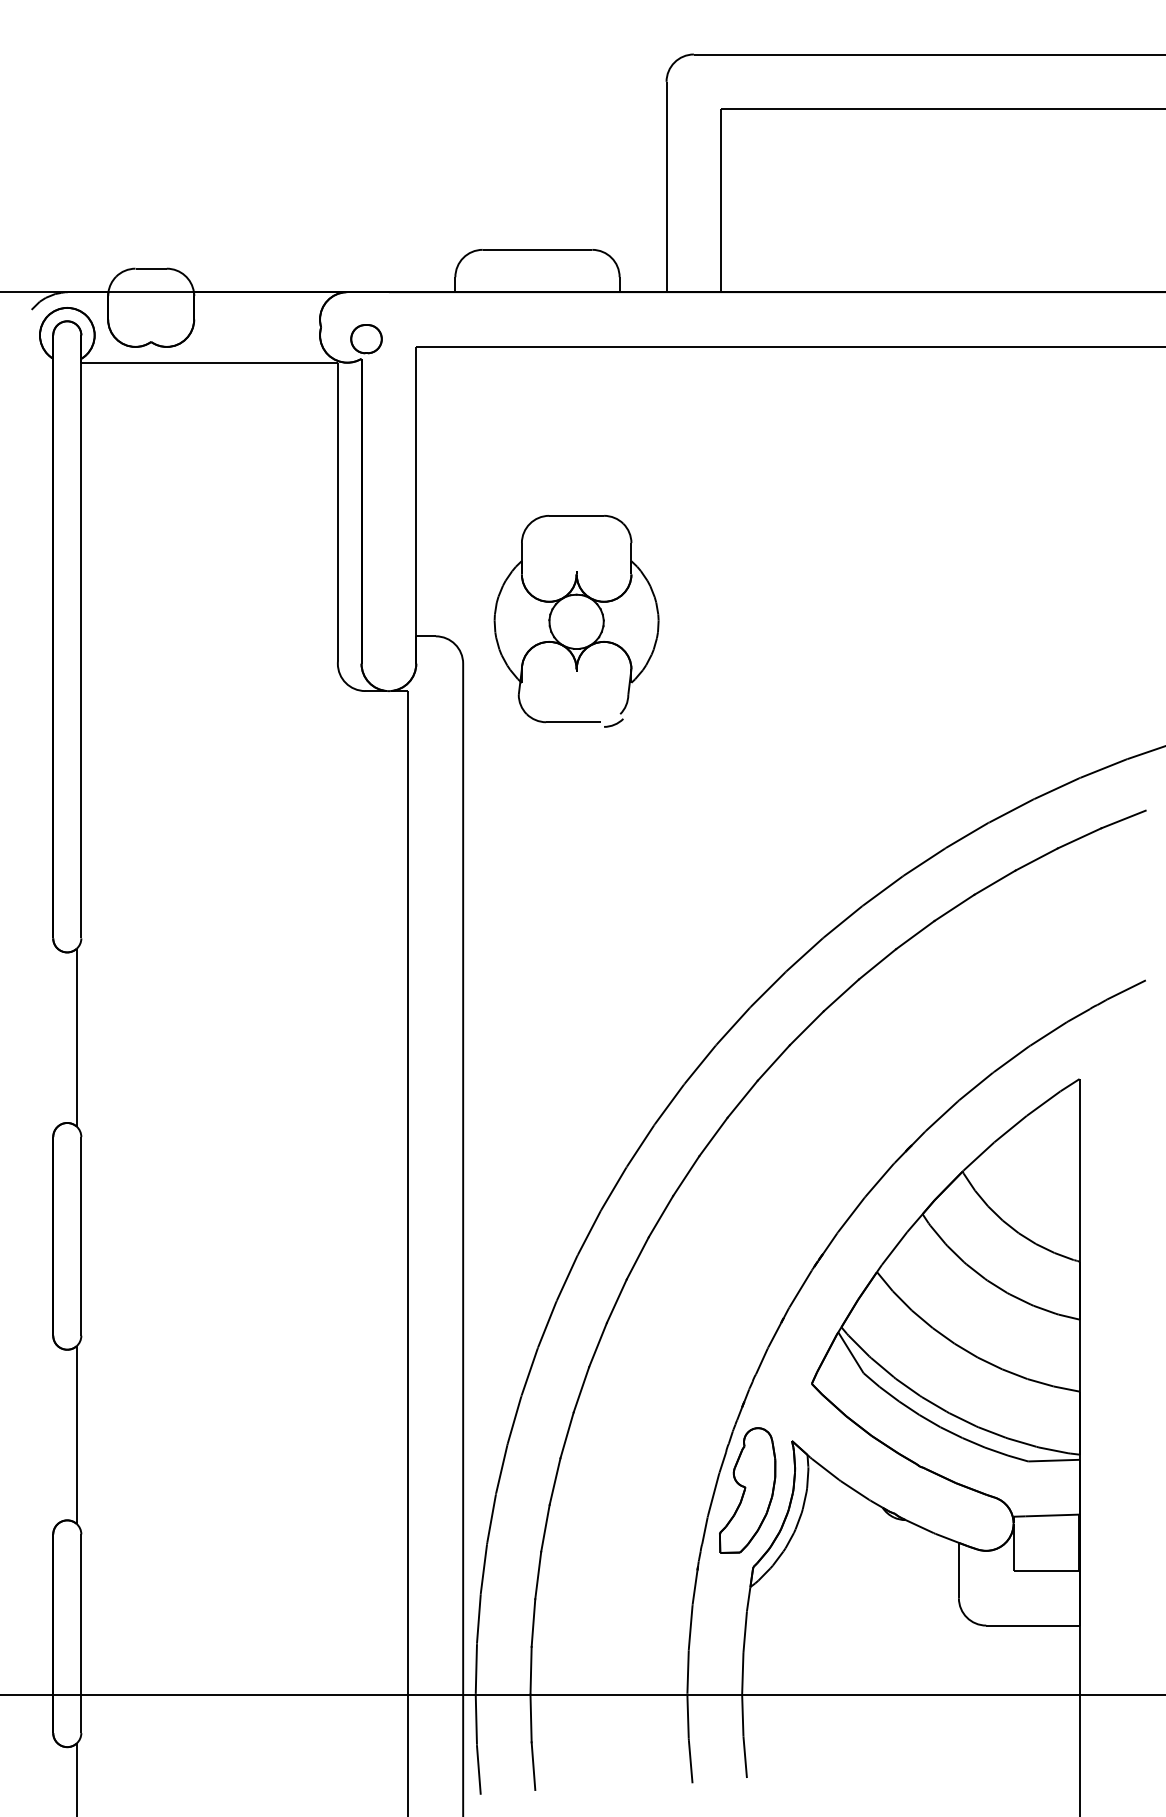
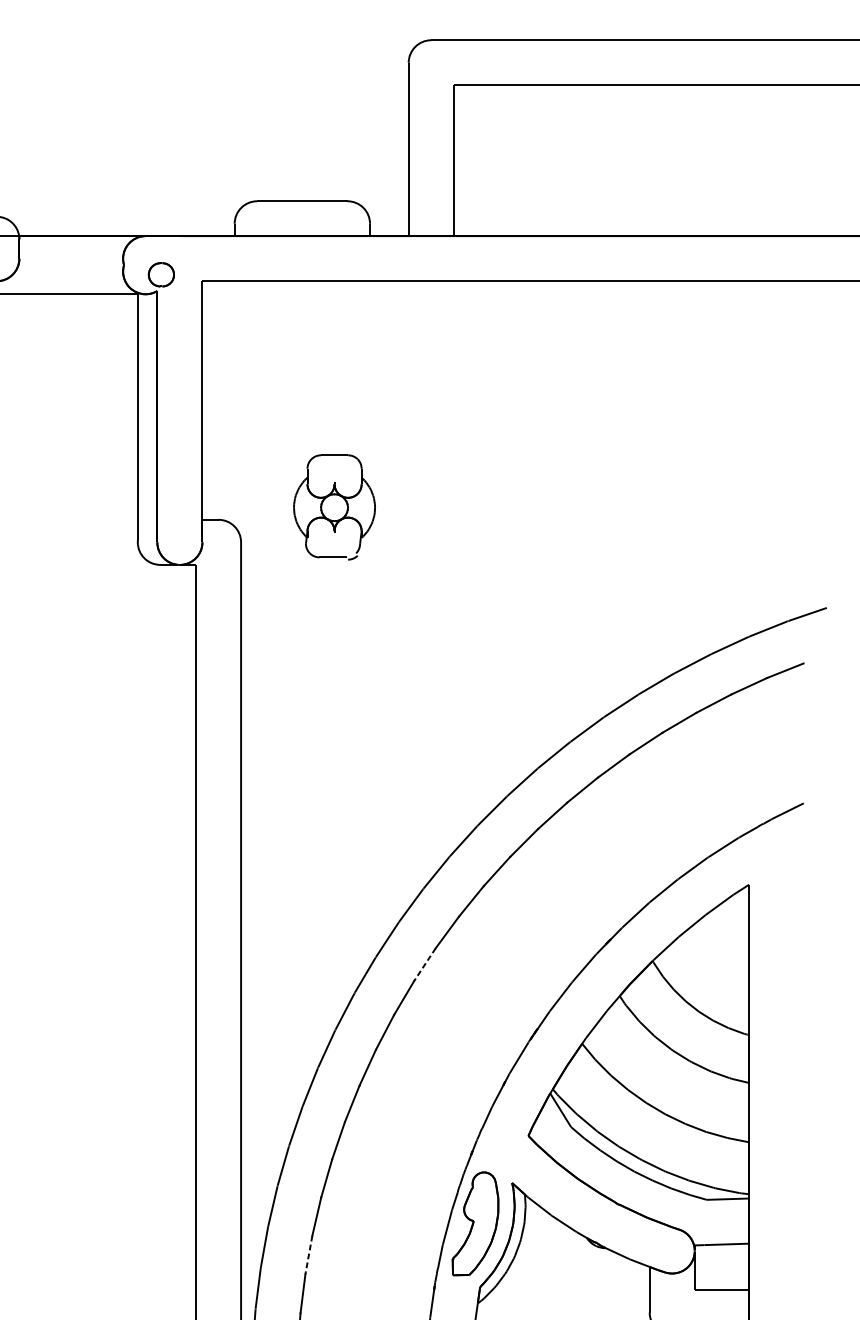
part: (576, 621) -> (334, 507), size x0.6
line: (686, 1176) -> (425, 965), solid -> dashed
line: (545, 1528) -> (308, 1255), solid -> dashed

